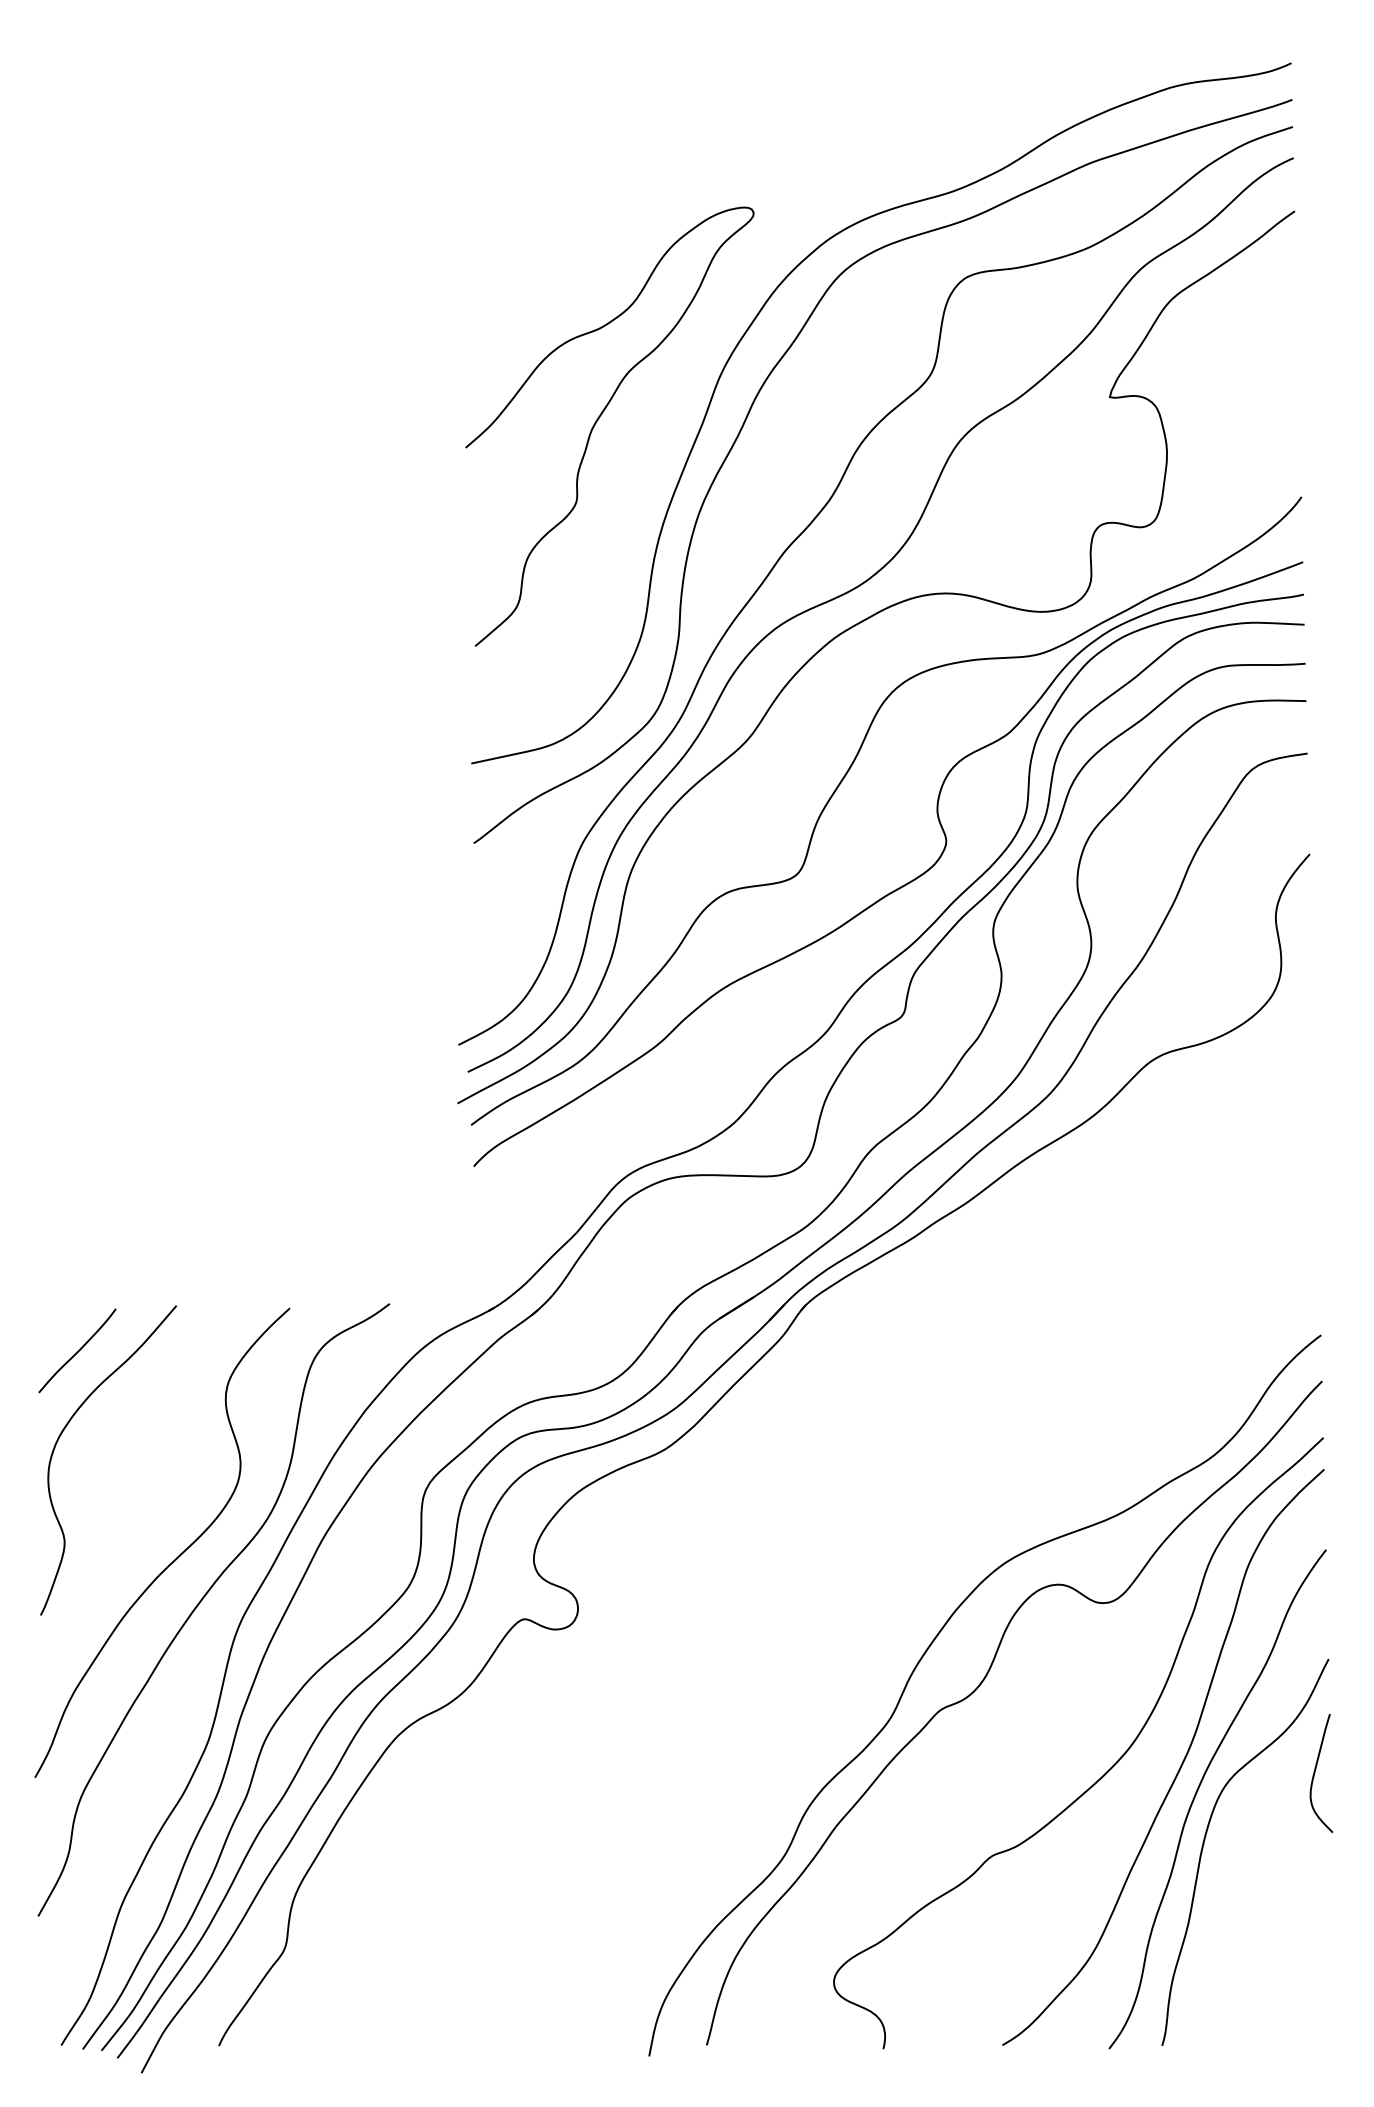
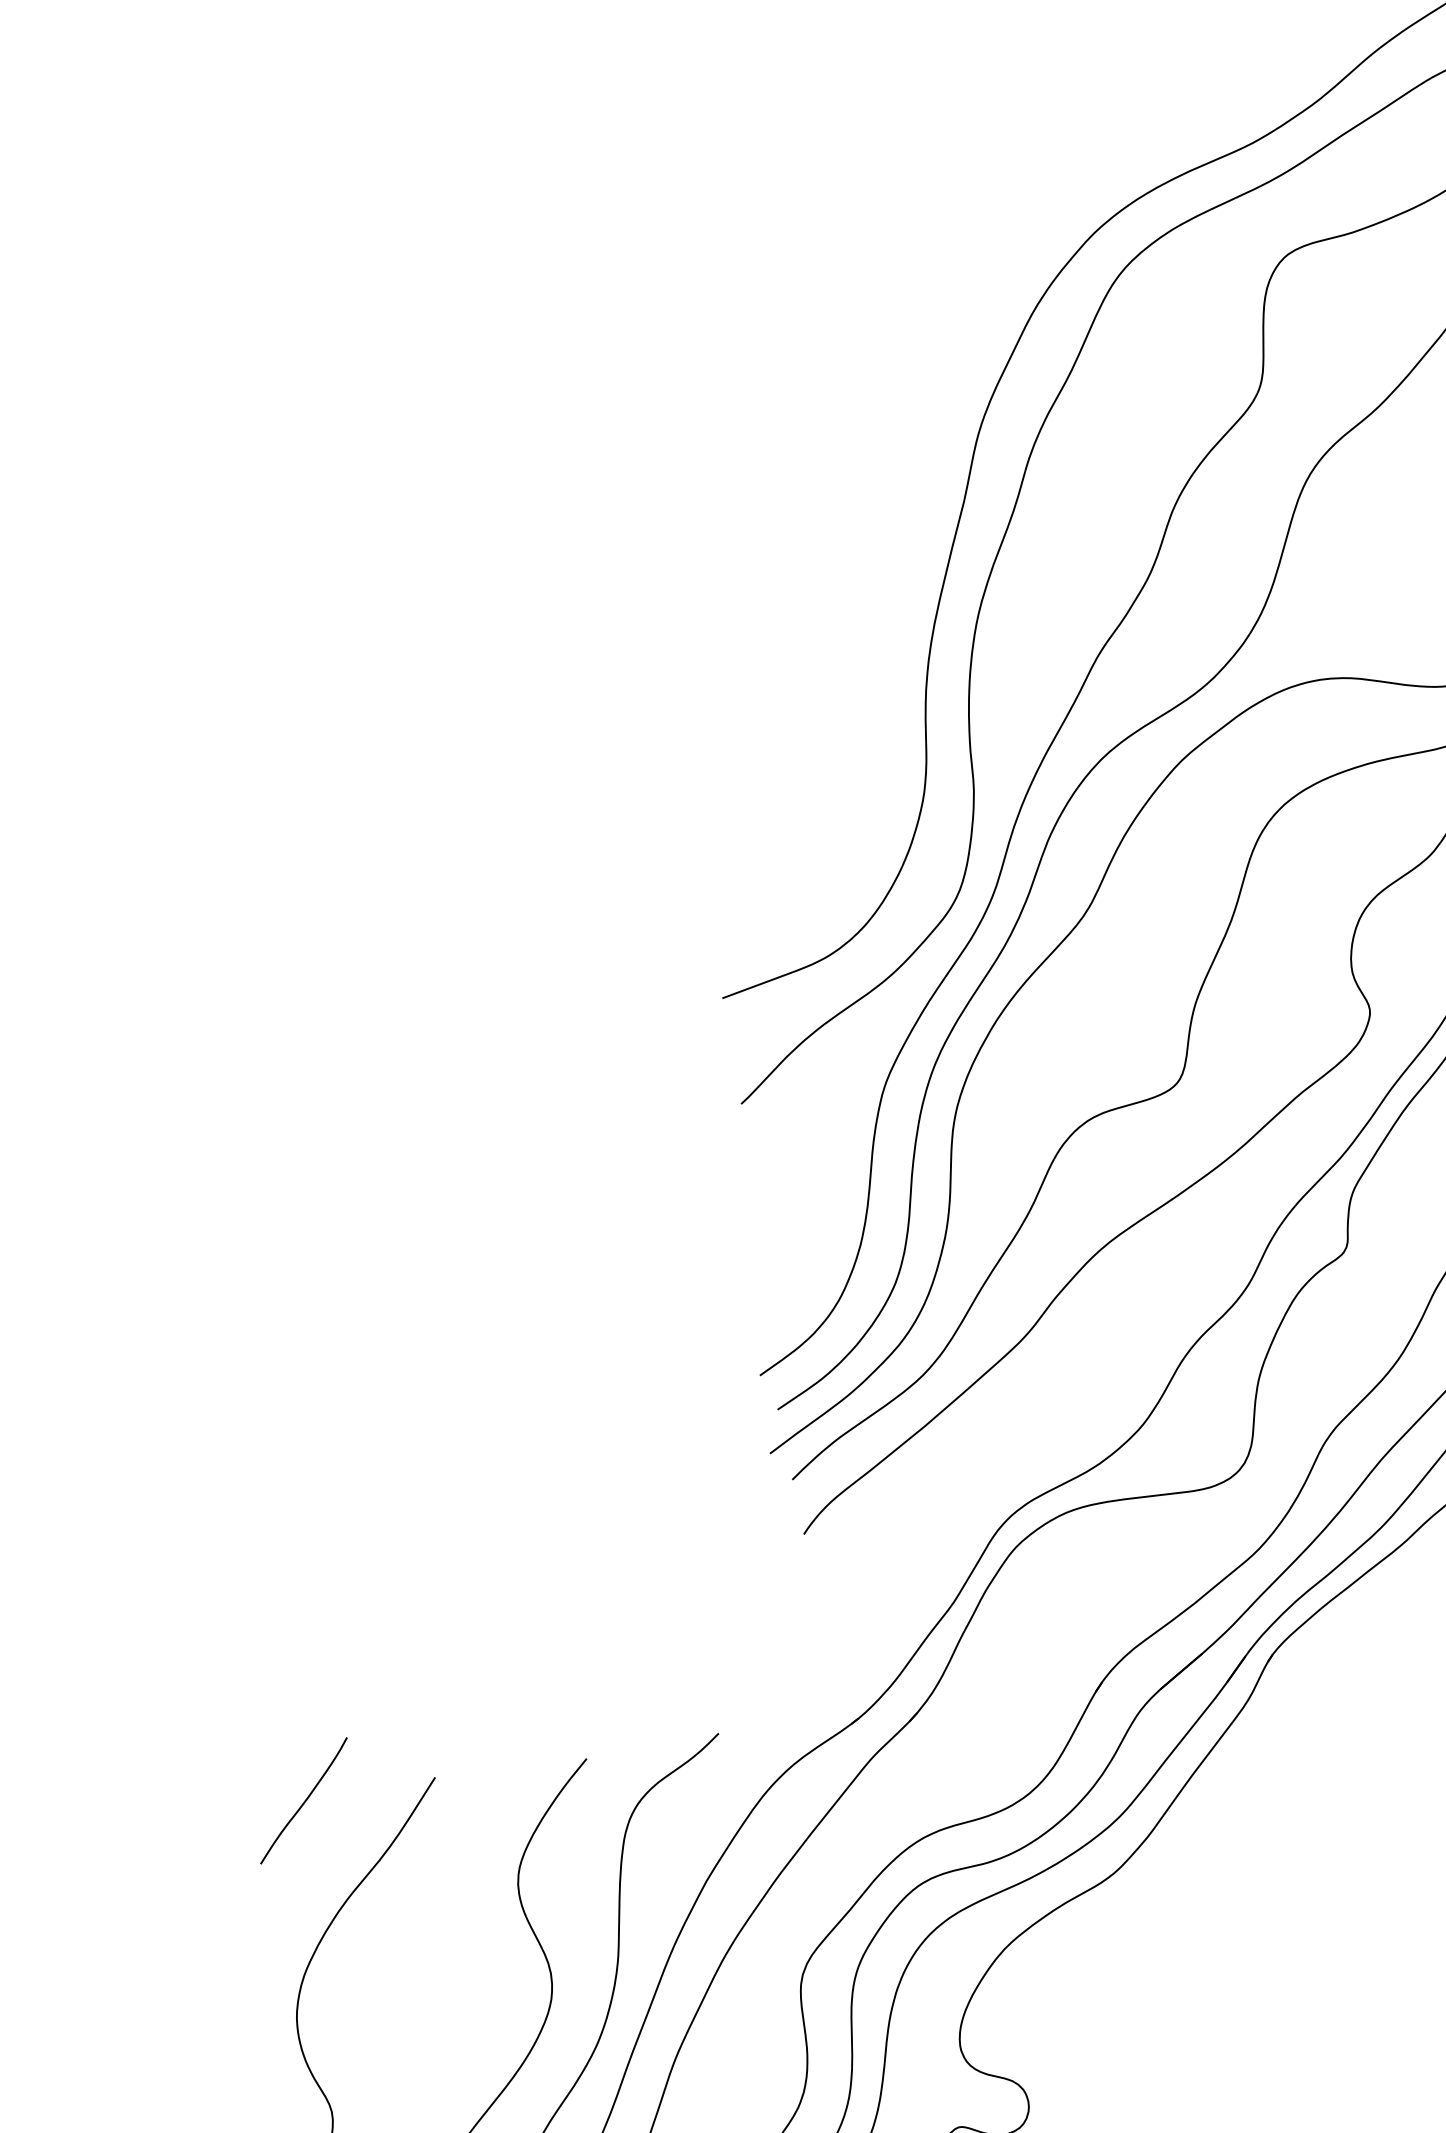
curve: (598, 420) -> (825, 516), removed
curve: (77, 1350) -> (303, 1800), moved

